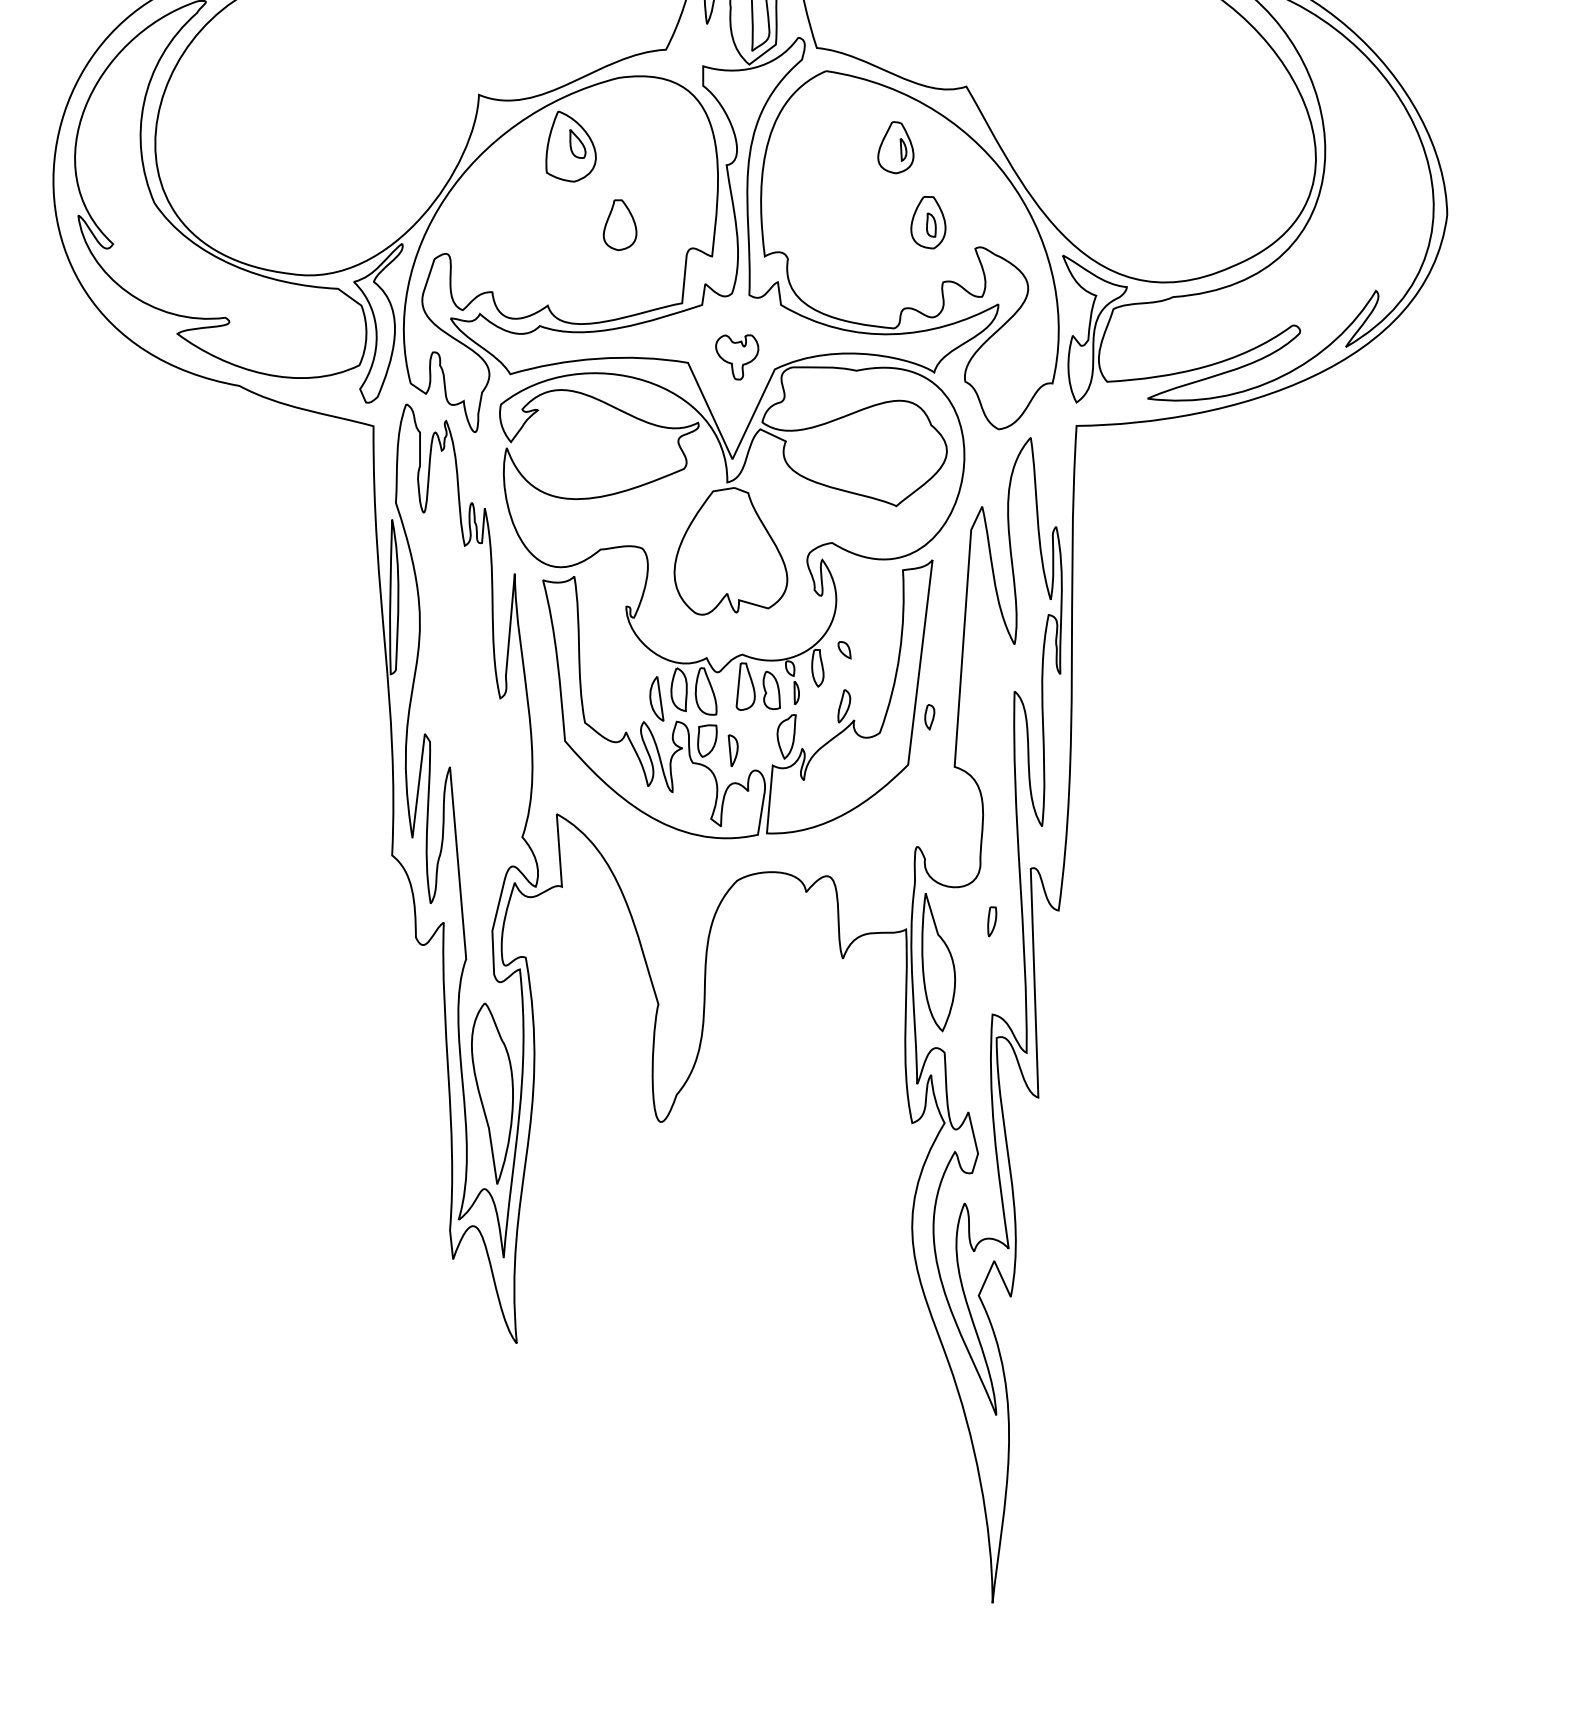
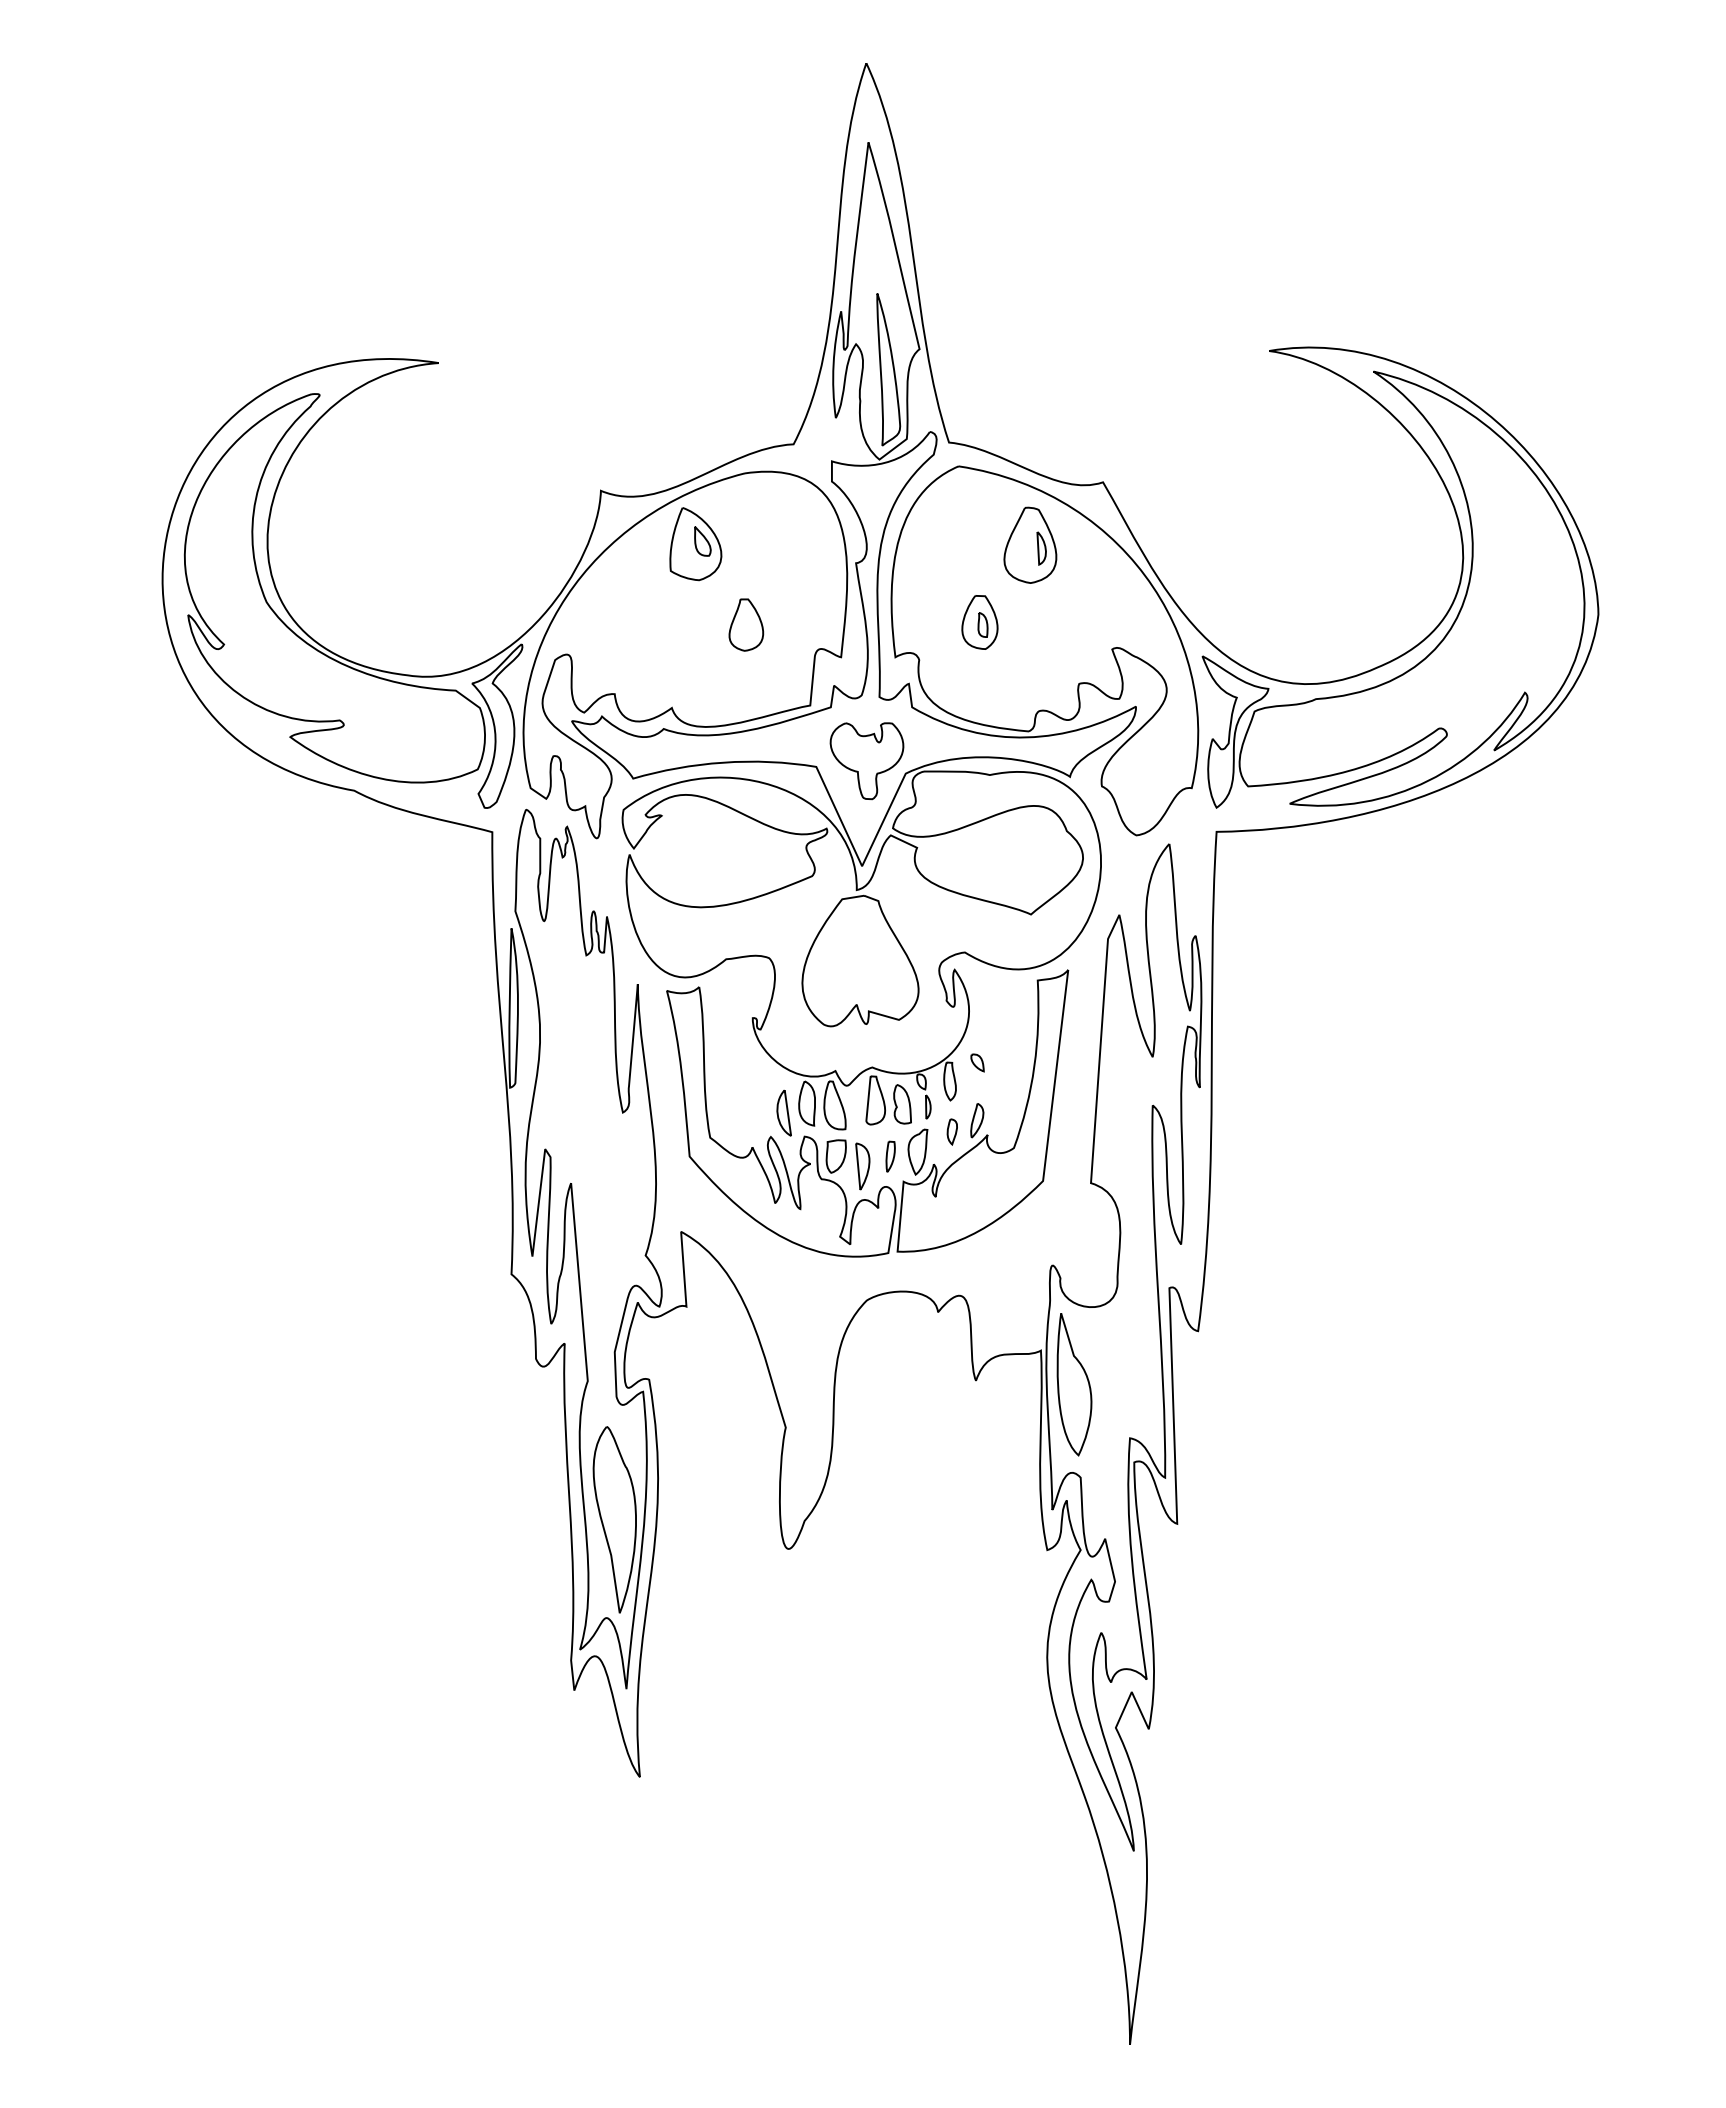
part: (895, 146) -> (1030, 544), size x1.43
part: (927, 222) -> (979, 622), moved
part: (736, 357) -> (866, 761), size x1.67
part: (928, 716) -> (951, 1131), moved
part: (732, 750) -> (862, 1166), size x1.43
part: (992, 921) -> (890, 1156), moved

